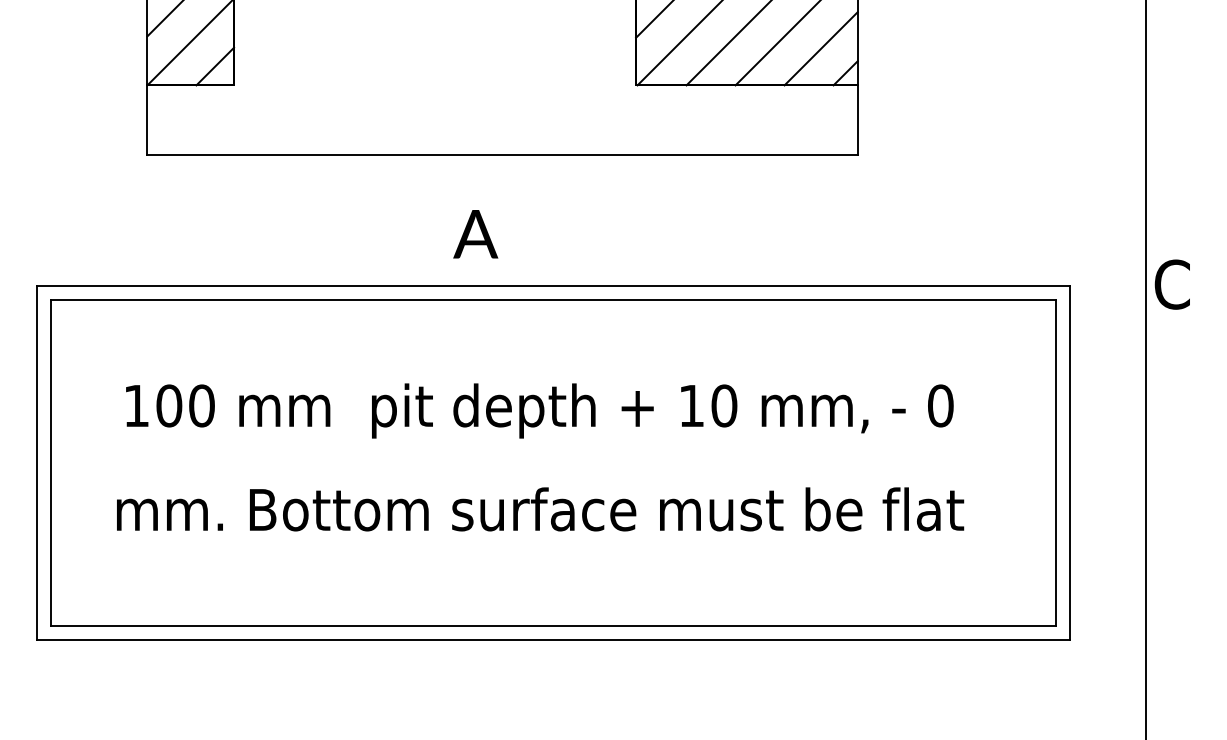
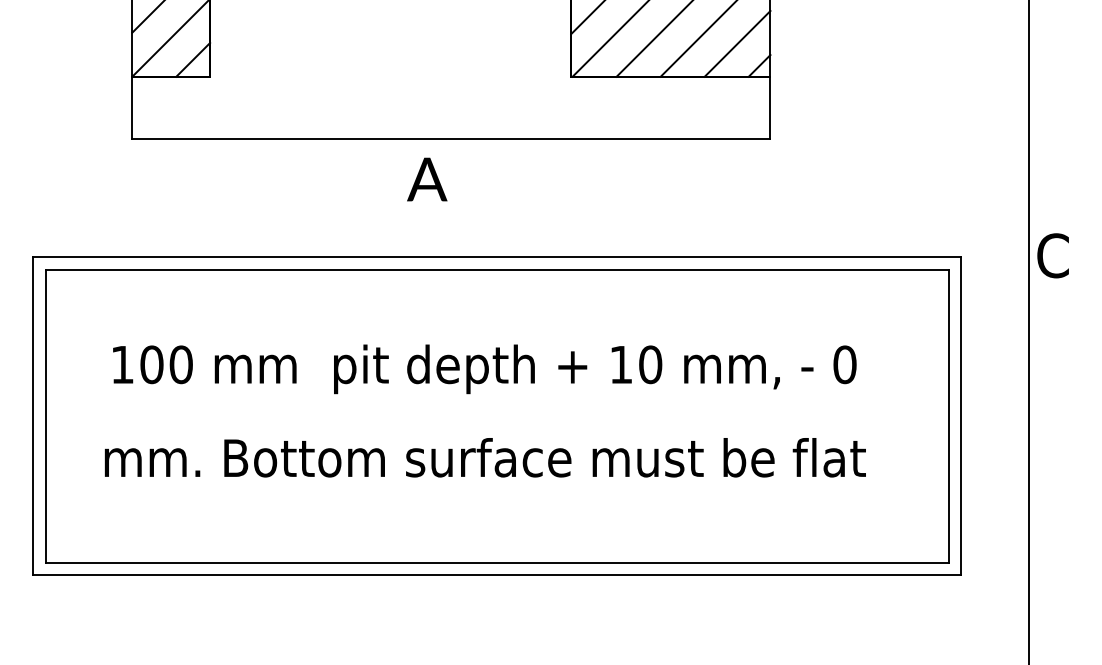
text: (476, 234) -> (427, 179), moved

